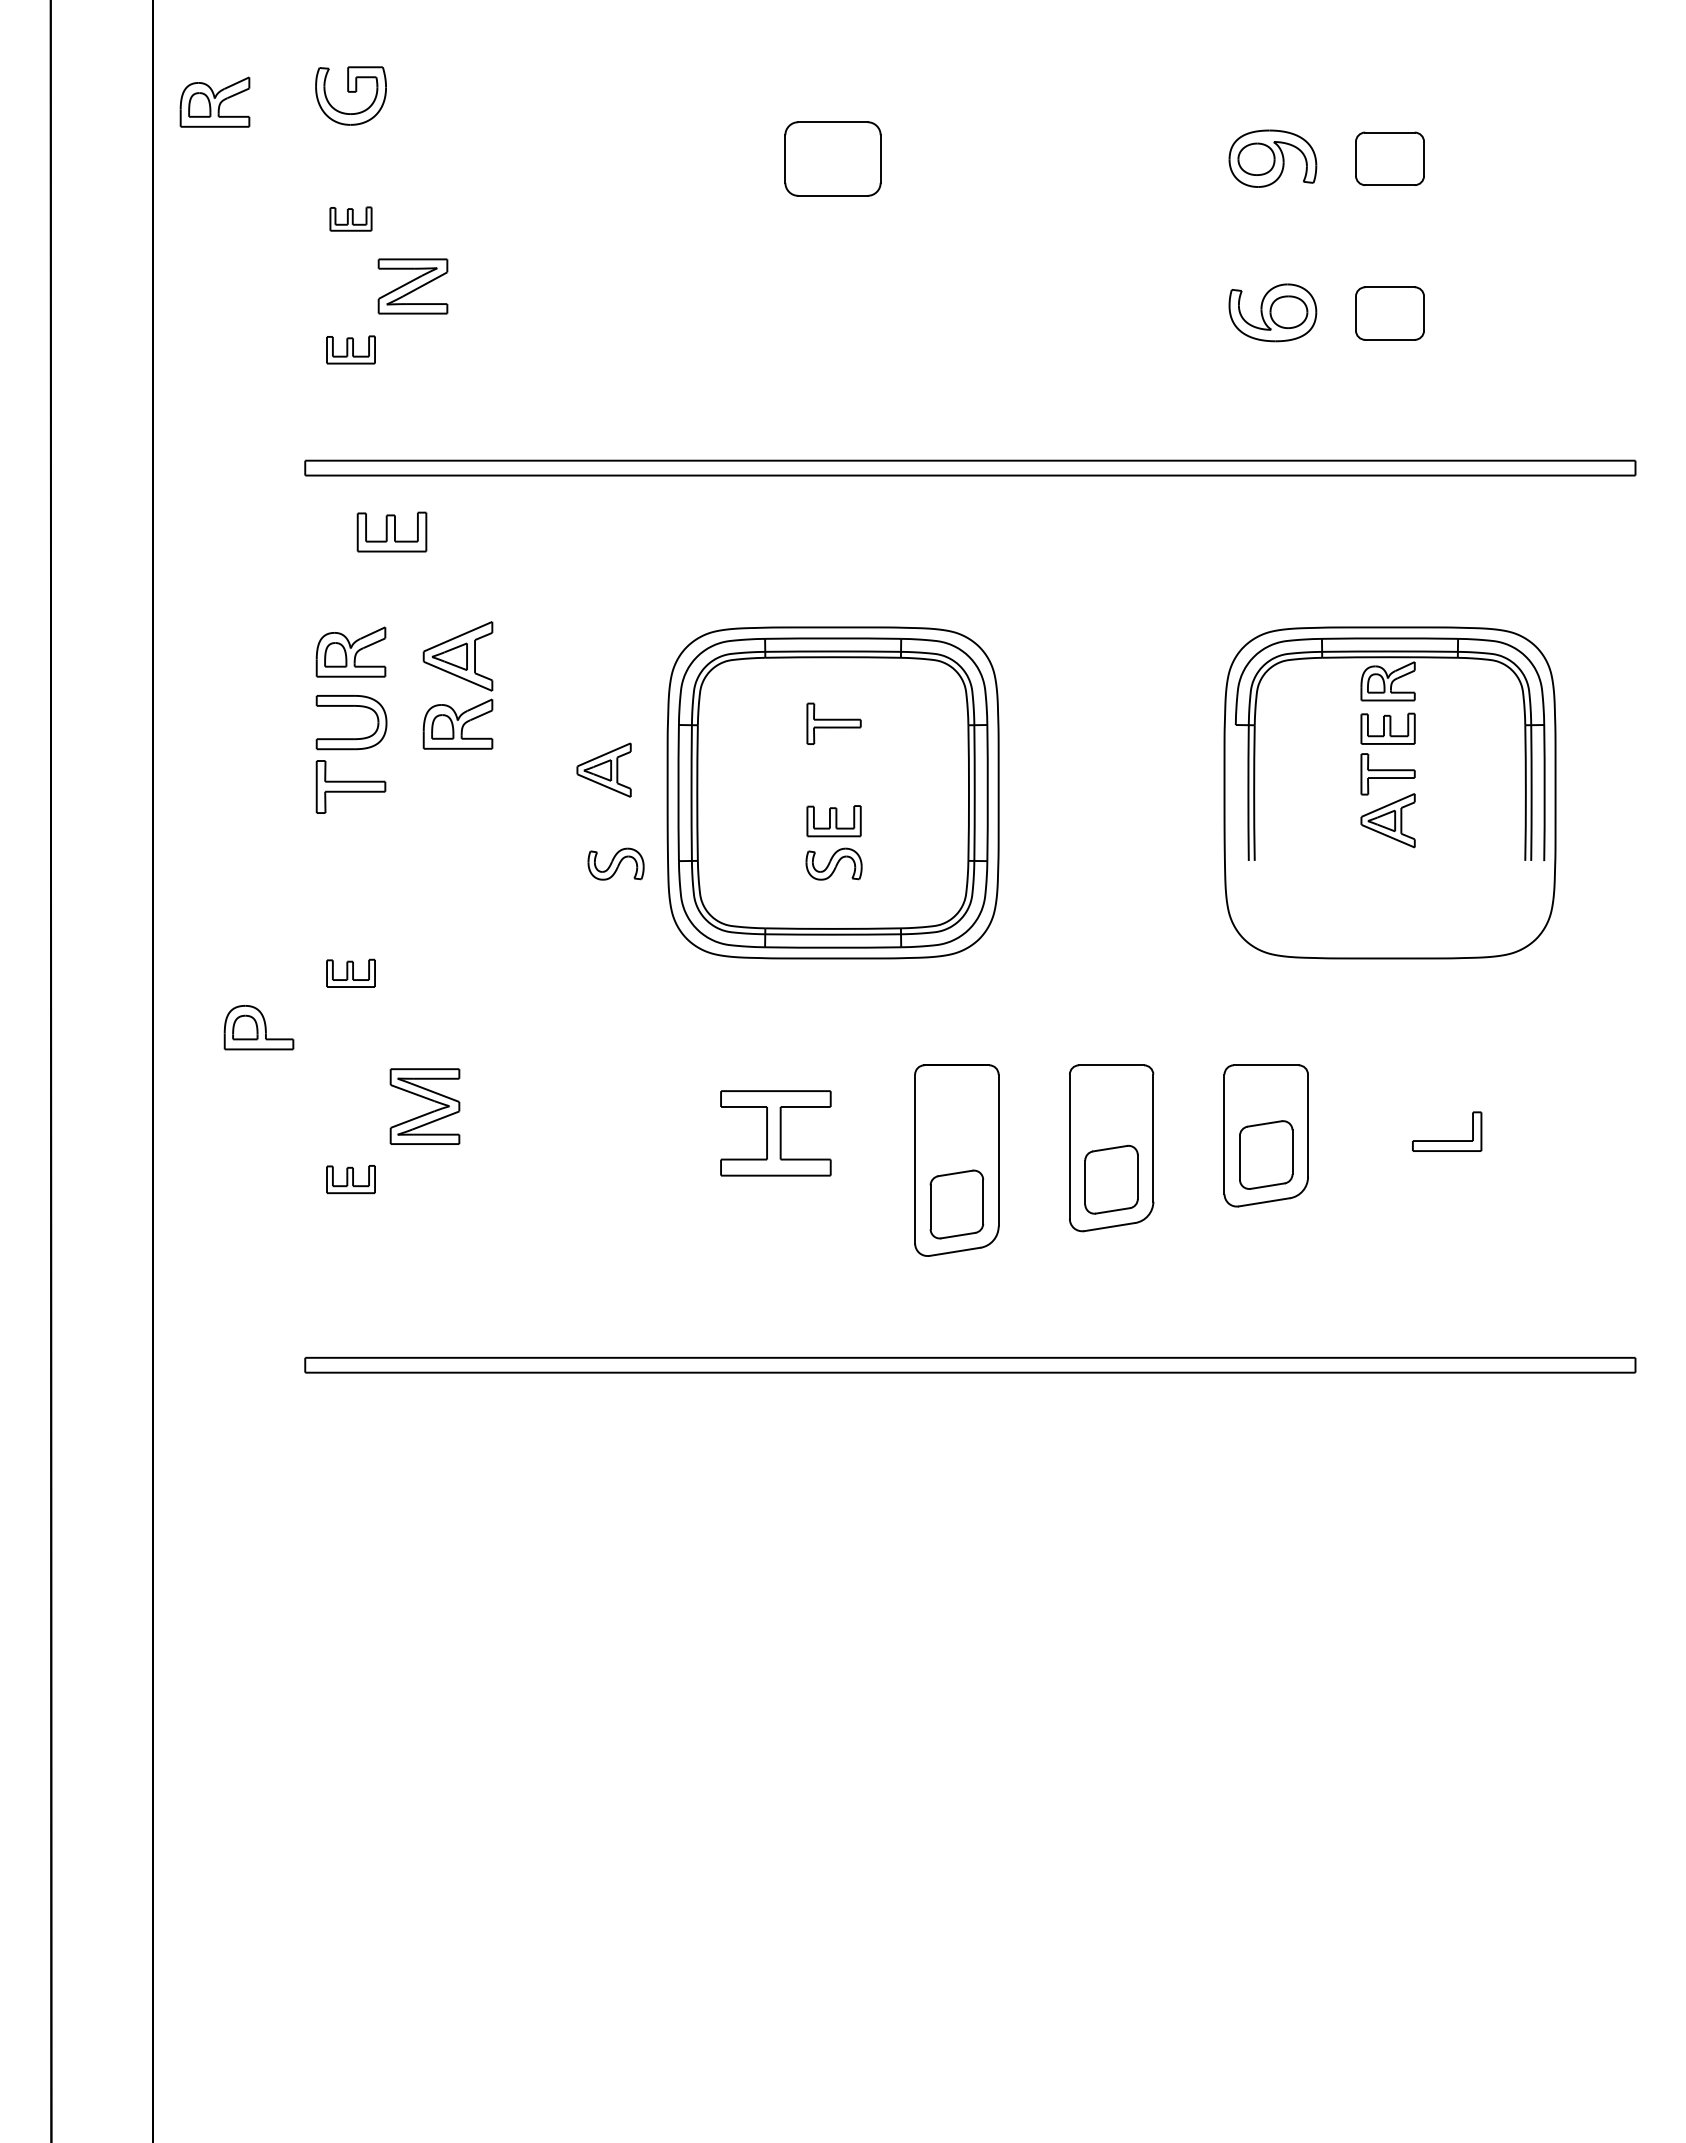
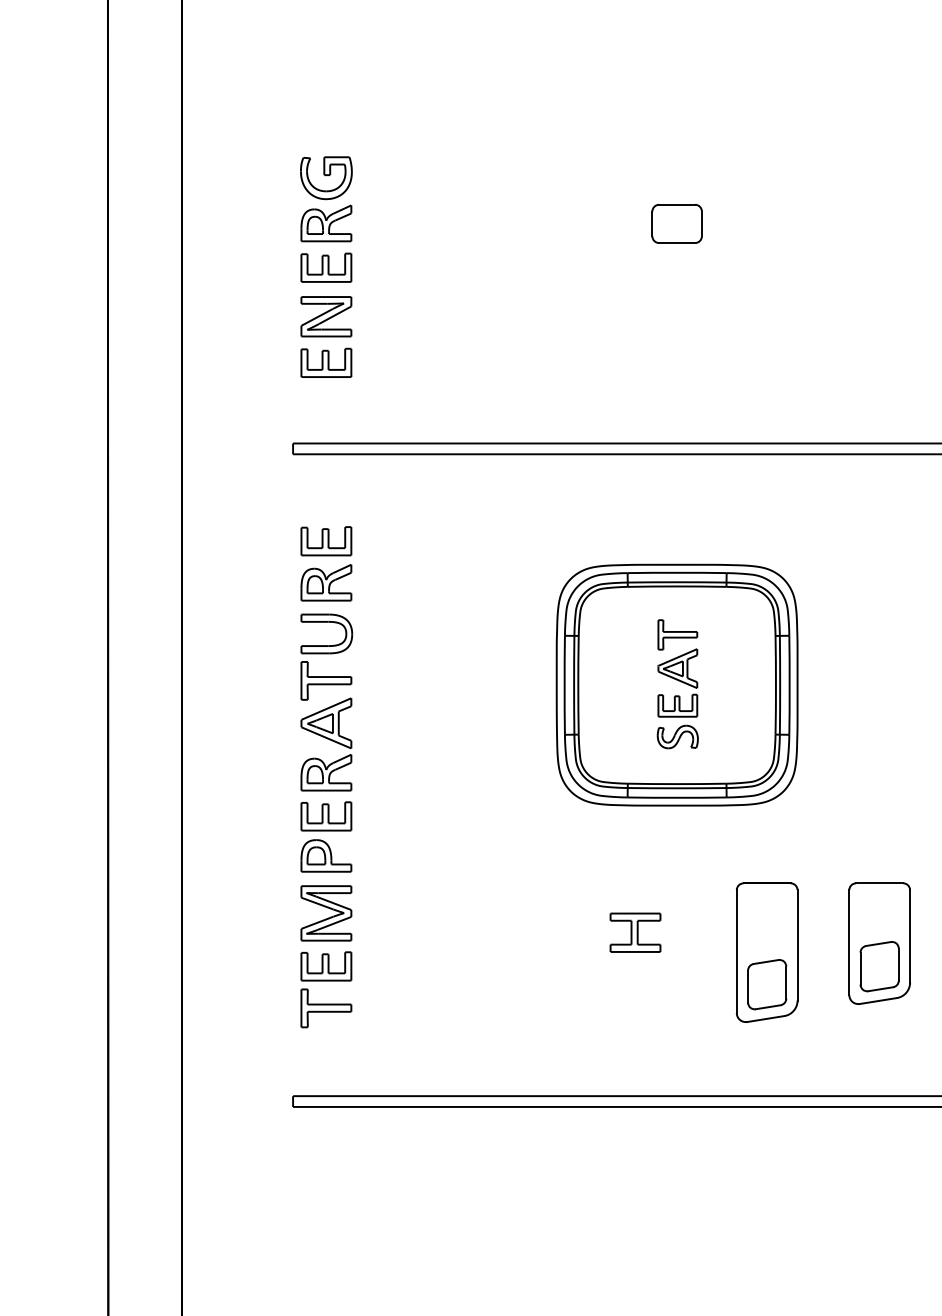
part: (214, 101) -> (326, 222), moved
part: (833, 158) -> (677, 223), size x0.71
part: (350, 218) -> (326, 267), size x1.67
part: (412, 286) -> (326, 316), moved
part: (350, 349) -> (326, 362), size x1.43
part: (391, 531) -> (326, 540), moved
part: (460, 678) -> (328, 739), moved
part: (603, 769) -> (677, 668), moved
part: (615, 863) -> (518, 736), removed
part: (350, 973) -> (326, 816), size x1.43
part: (258, 1027) -> (326, 855), moved
part: (427, 1112) -> (328, 917), moved
part: (775, 1132) -> (635, 932), size x0.62
part: (350, 1179) -> (326, 966), size x1.43
part: (350, 1237) -> (326, 1008), added

